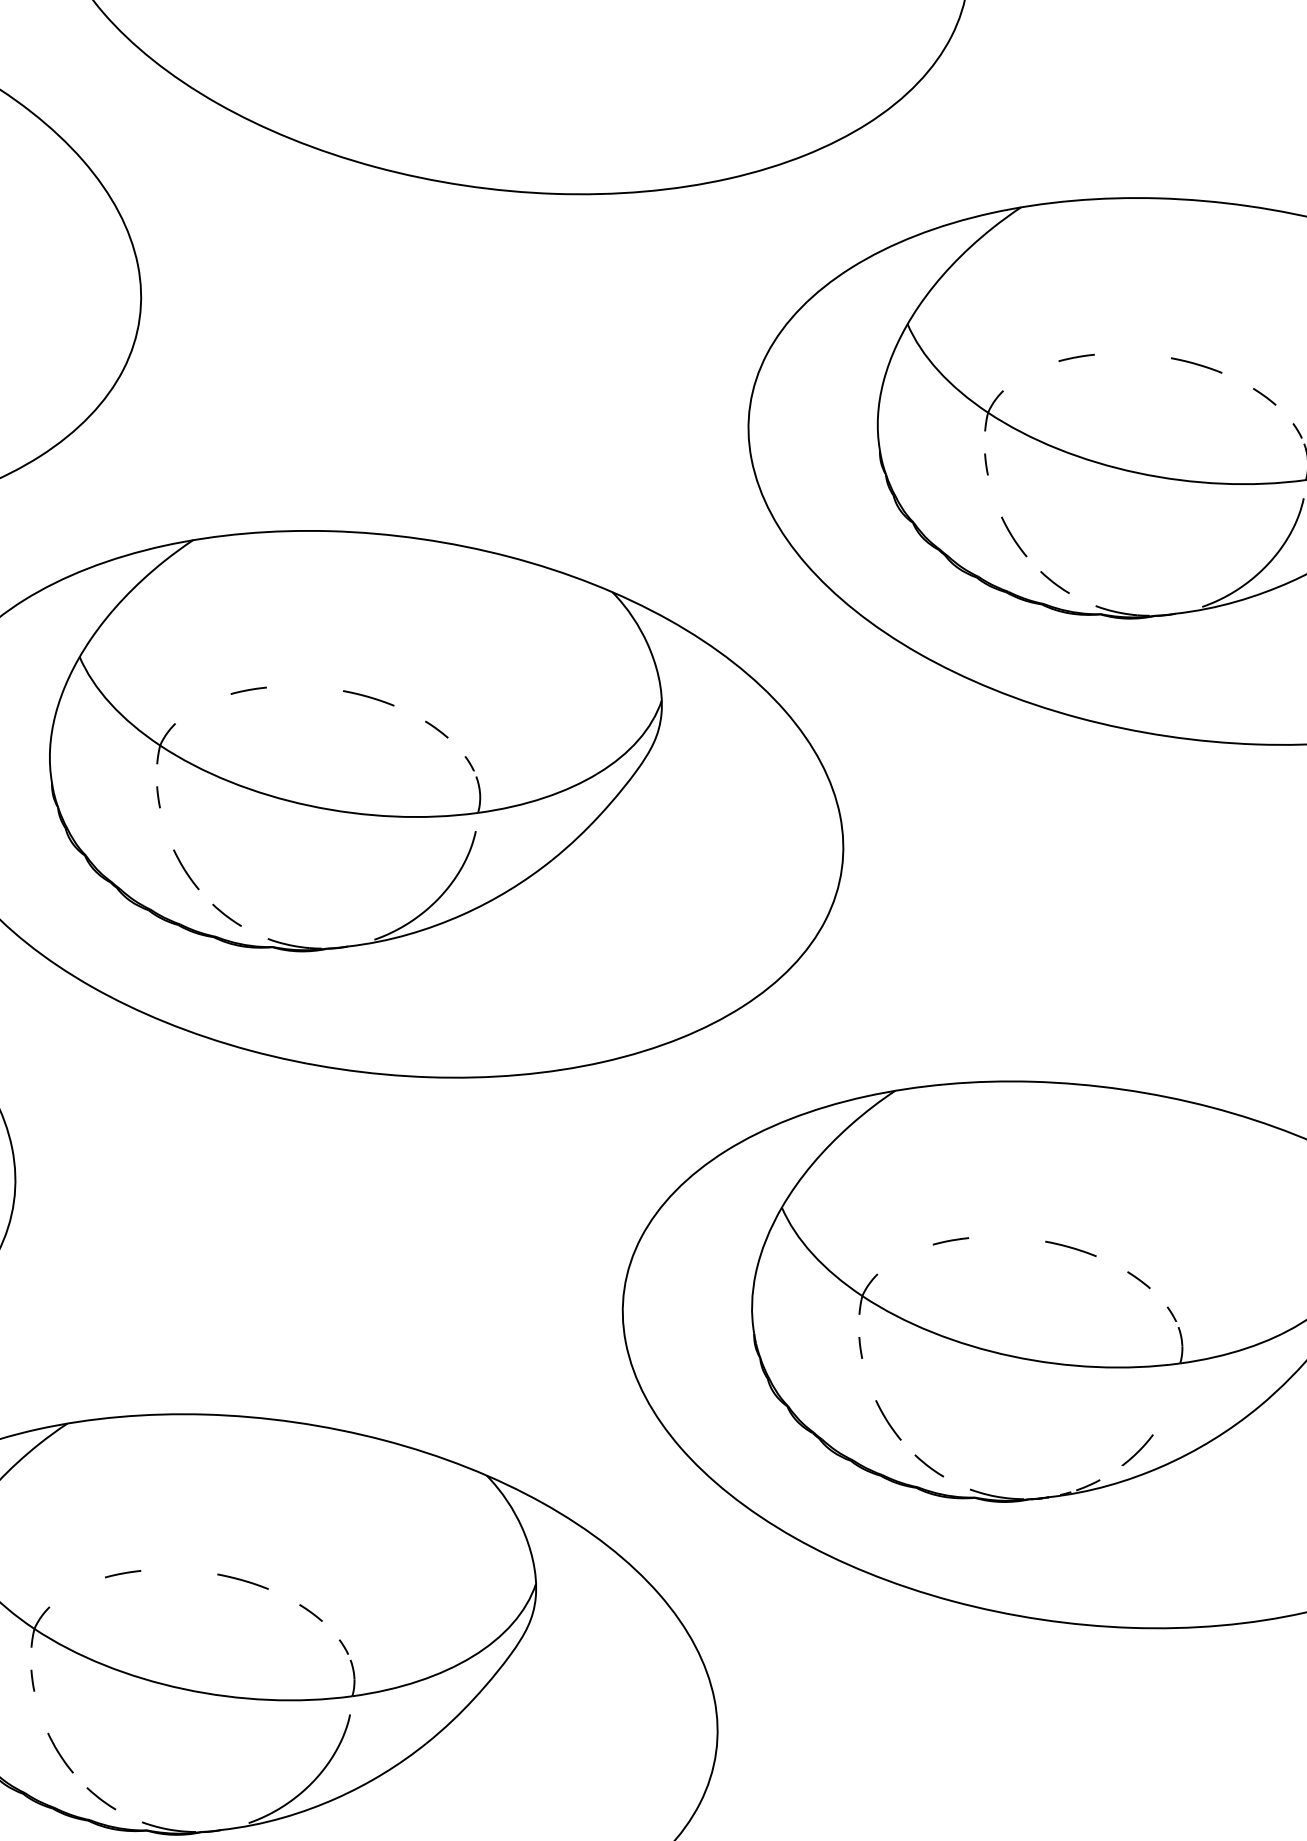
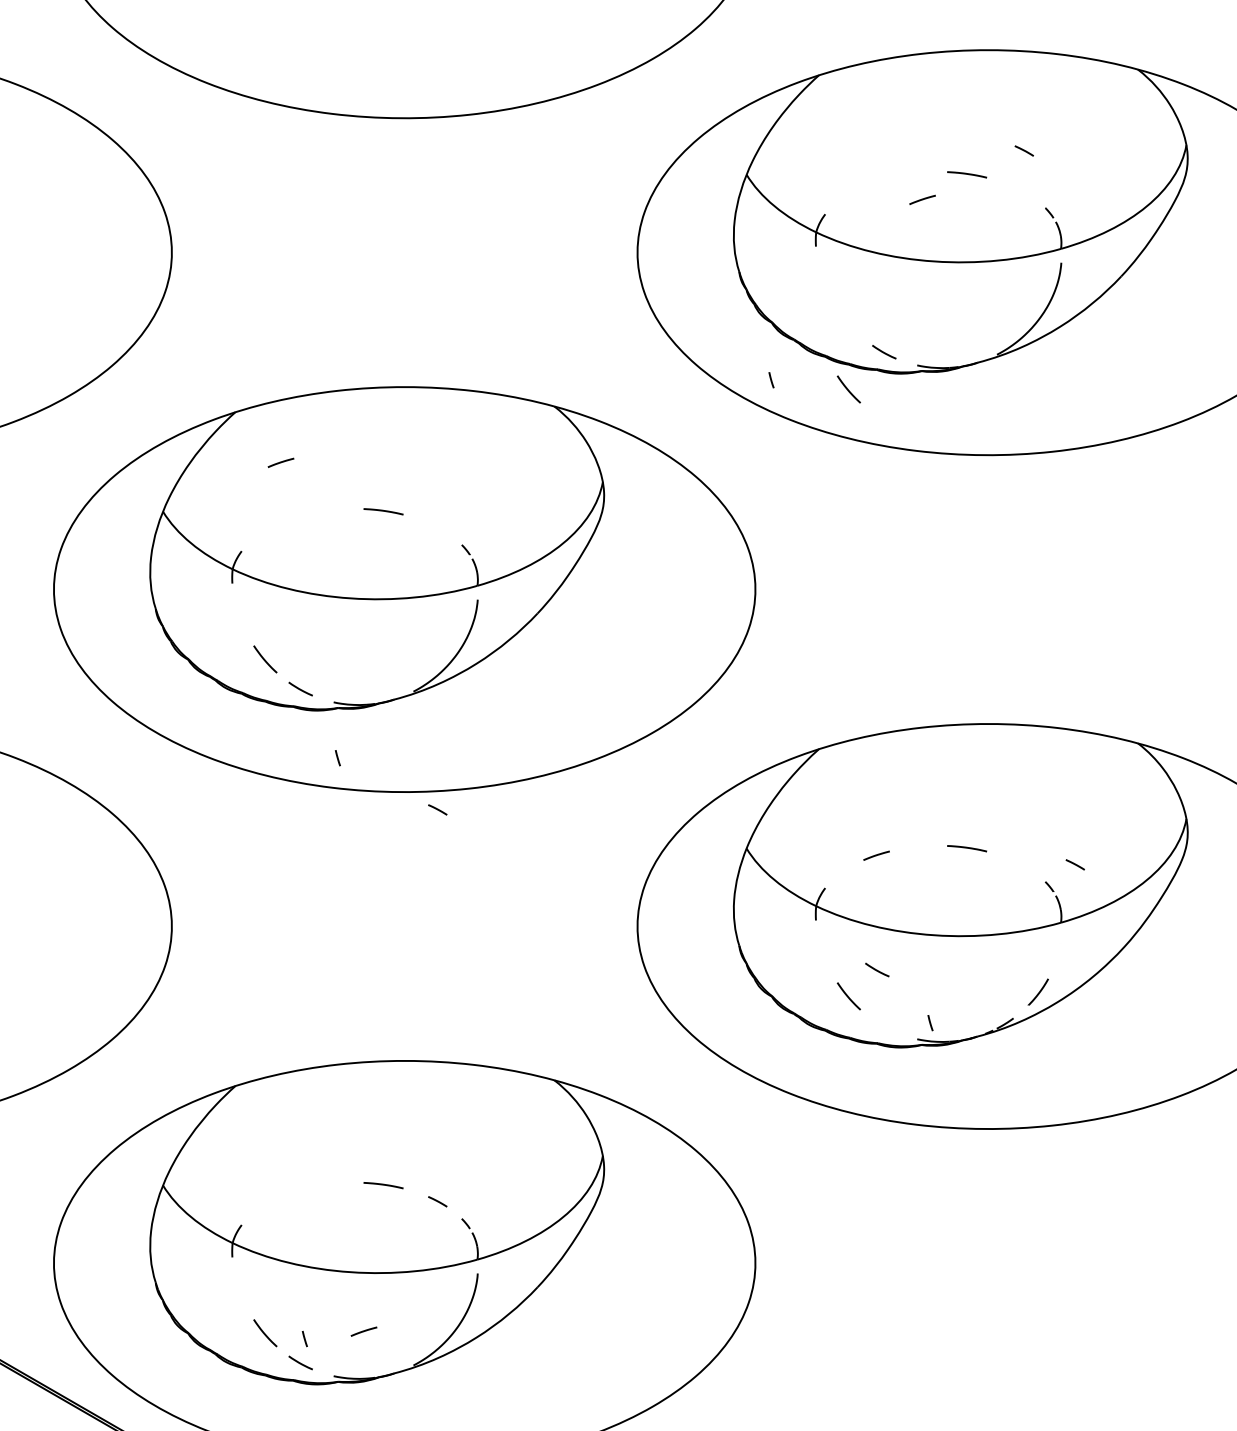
line: (1076, 357) -> (922, 199), moved
line: (1263, 395) -> (1023, 150), moved
line: (986, 464) -> (771, 380), moved
curve: (1013, 536) -> (848, 389), moved
line: (248, 690) -> (280, 462), moved
line: (436, 728) -> (437, 809), moved
line: (157, 797) -> (337, 758), moved
line: (1137, 1279) -> (1074, 864), moved
line: (860, 1348) -> (930, 1023), moved
line: (929, 1465) -> (877, 969), moved
line: (122, 1573) -> (363, 1331), moved
line: (32, 1679) -> (304, 1338), moved

